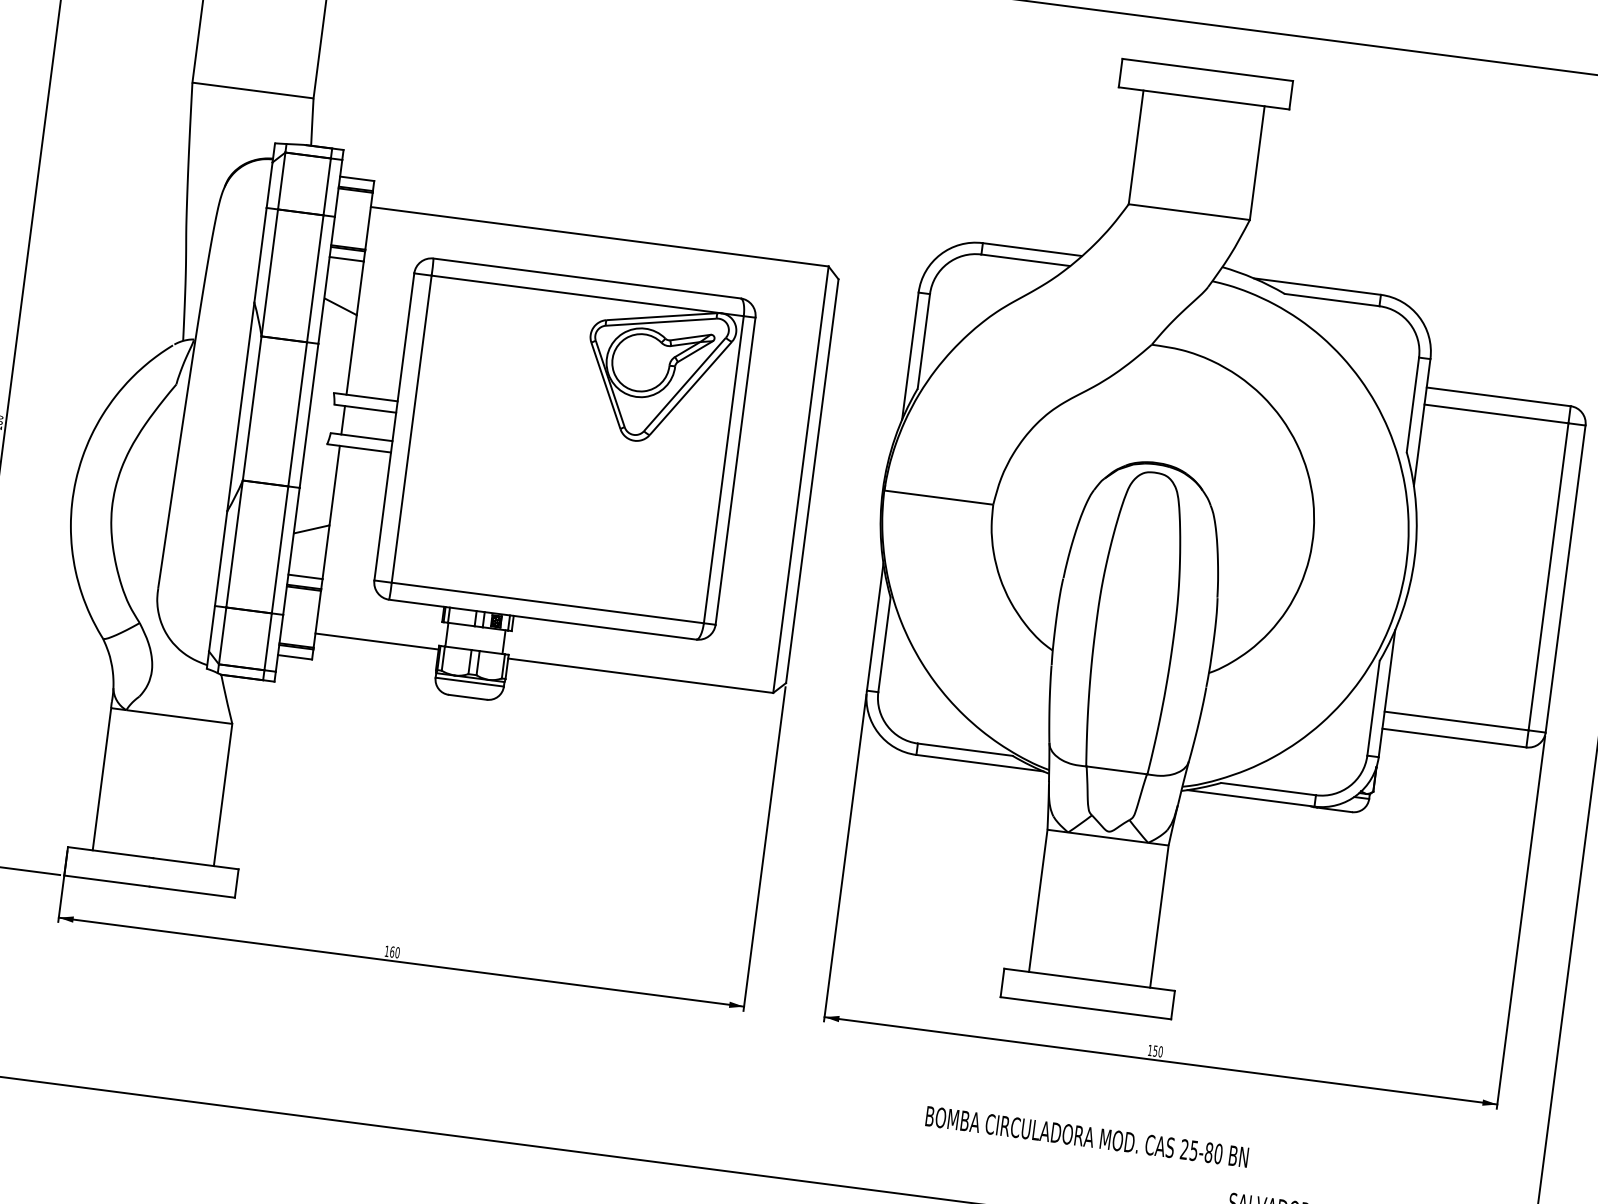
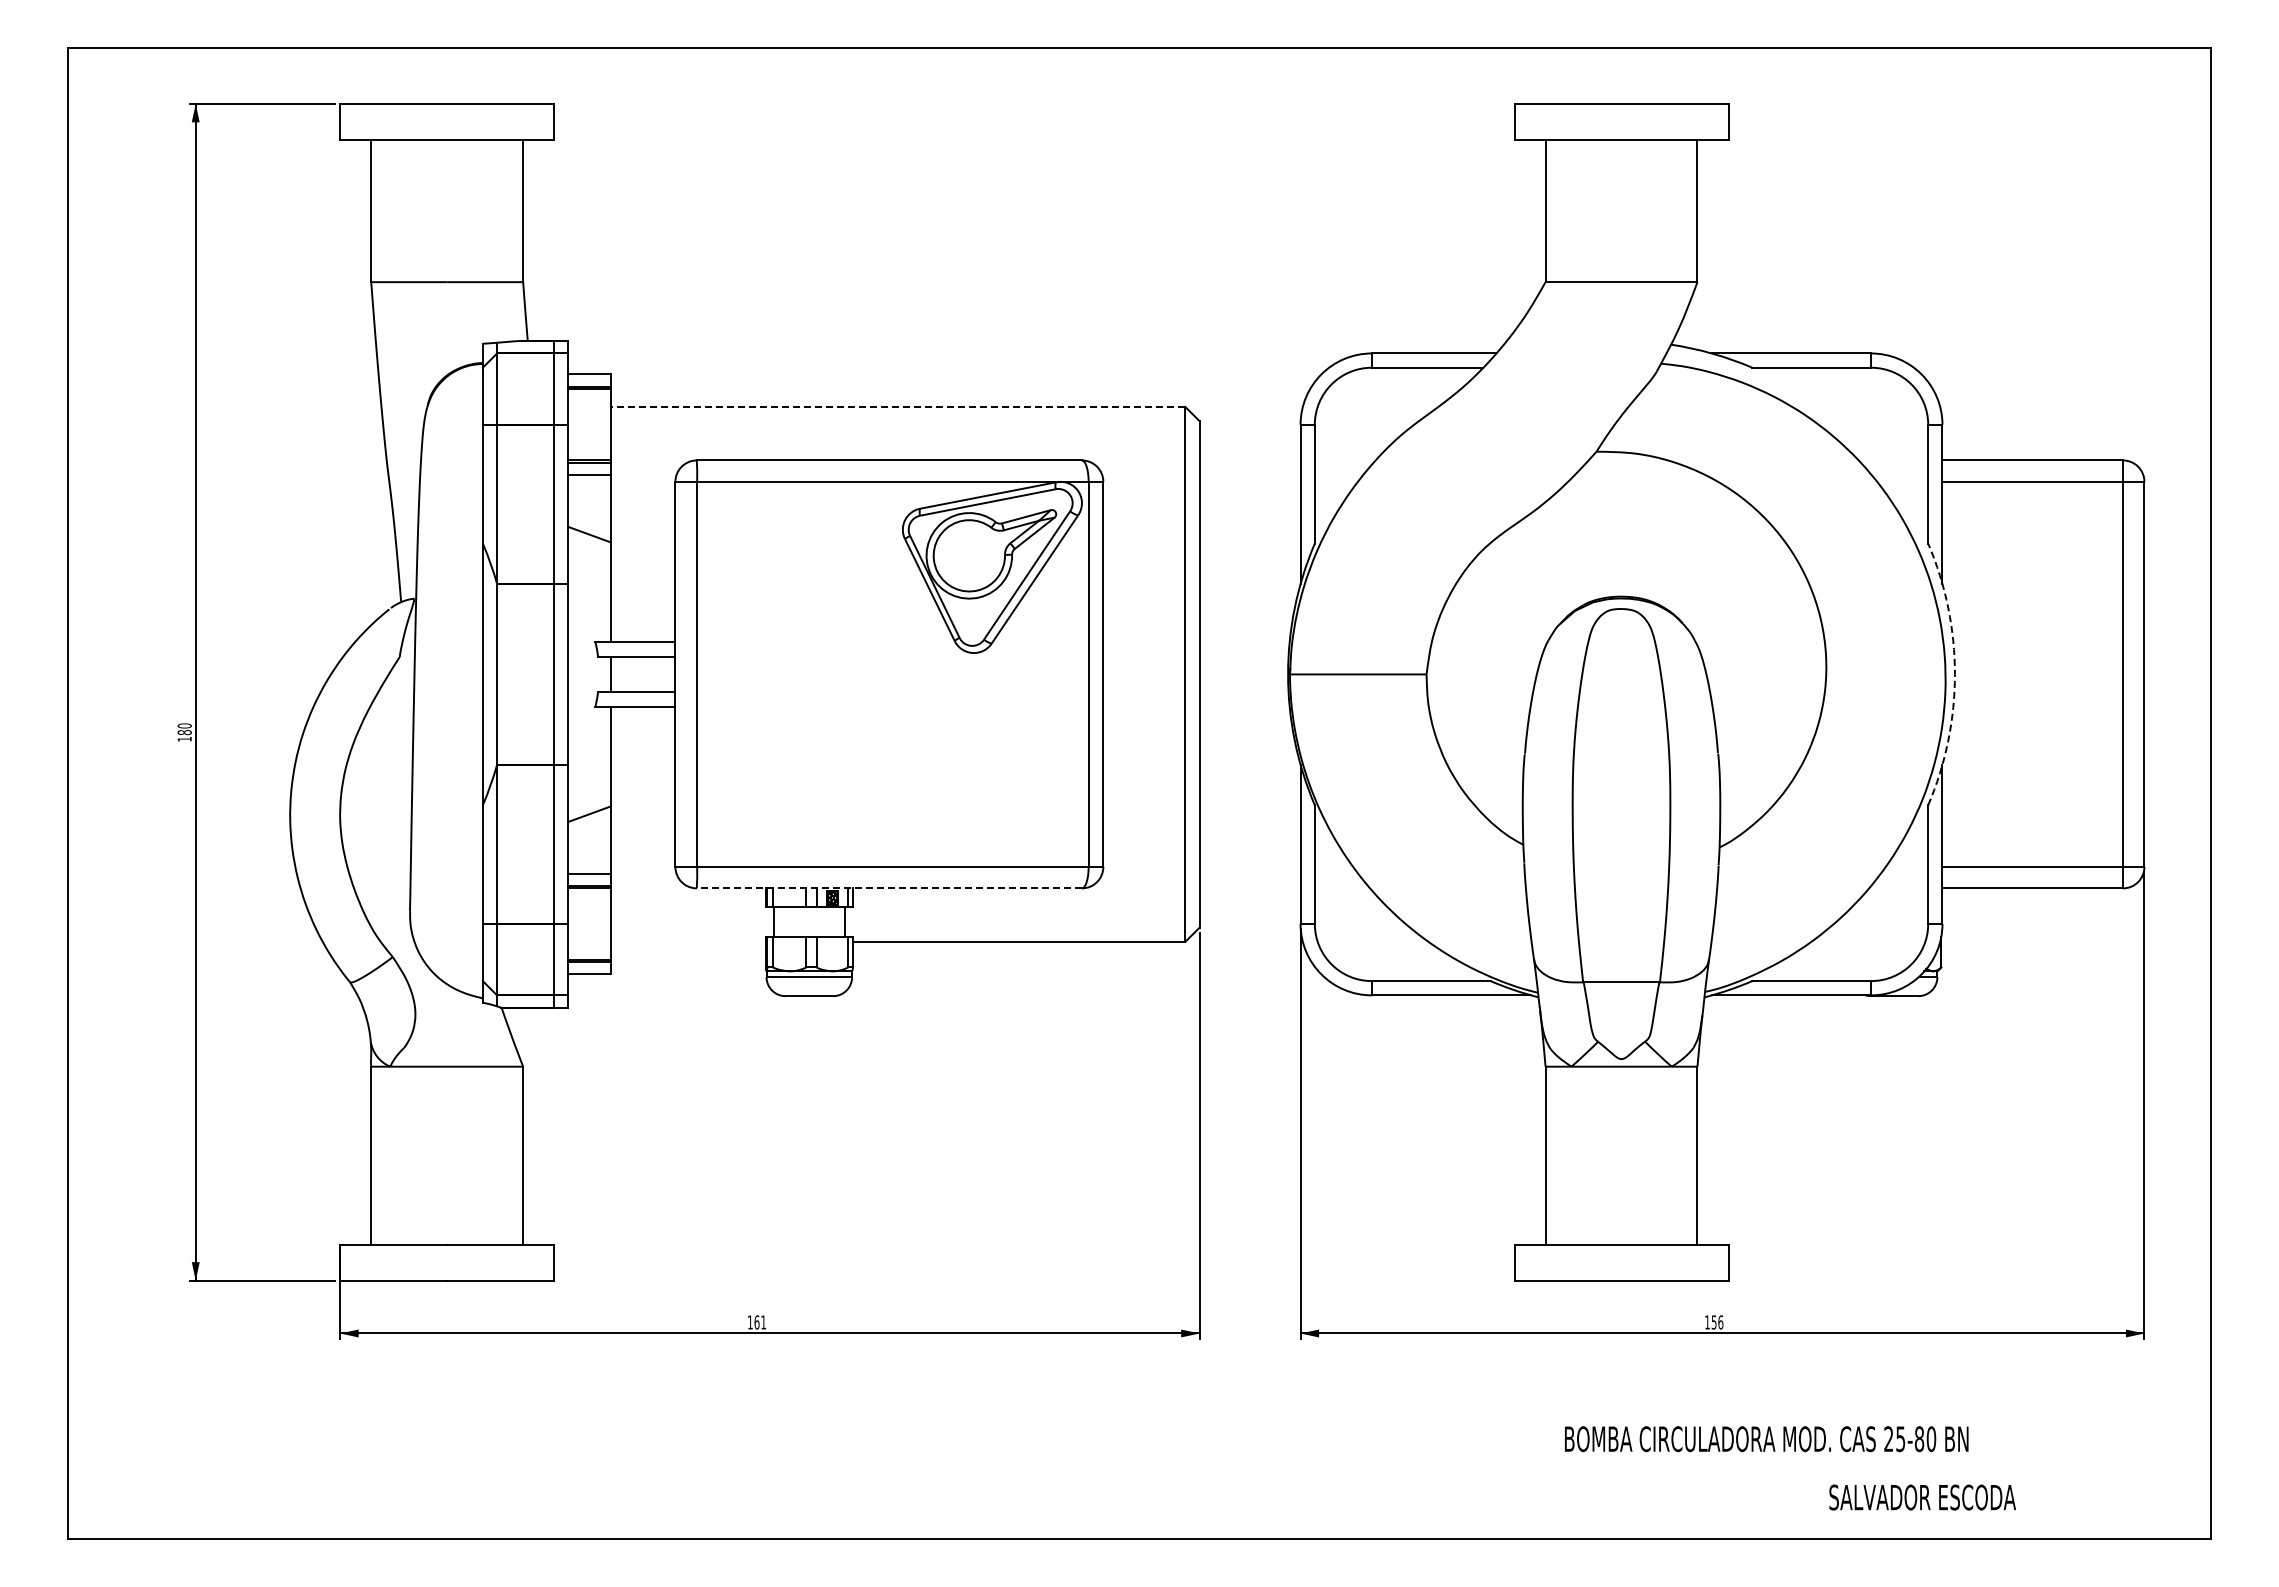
line: (599, 236) -> (897, 406), solid -> dashed
arc: (1414, 559) -> (1954, 674), solid -> dashed
line: (542, 619) -> (889, 888), solid -> dashed
line: (377, 641) -> (688, 941), removed
text: (397, 952) -> (763, 1322), 160 -> 161
text: (1160, 1051) -> (1720, 1322), 150 -> 156
text: (1086, 1137) -> (1766, 1439), moved

